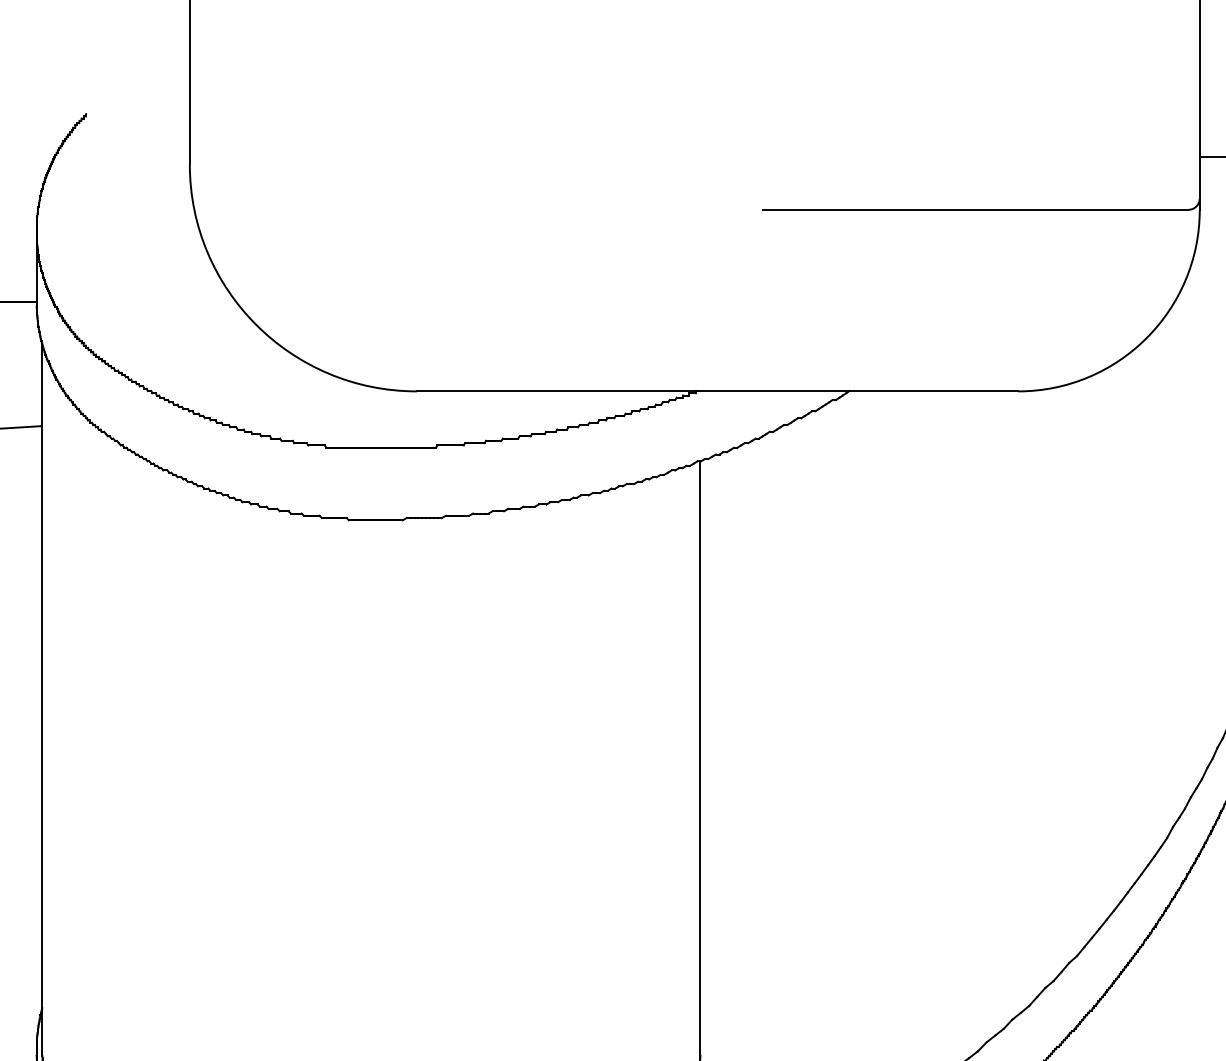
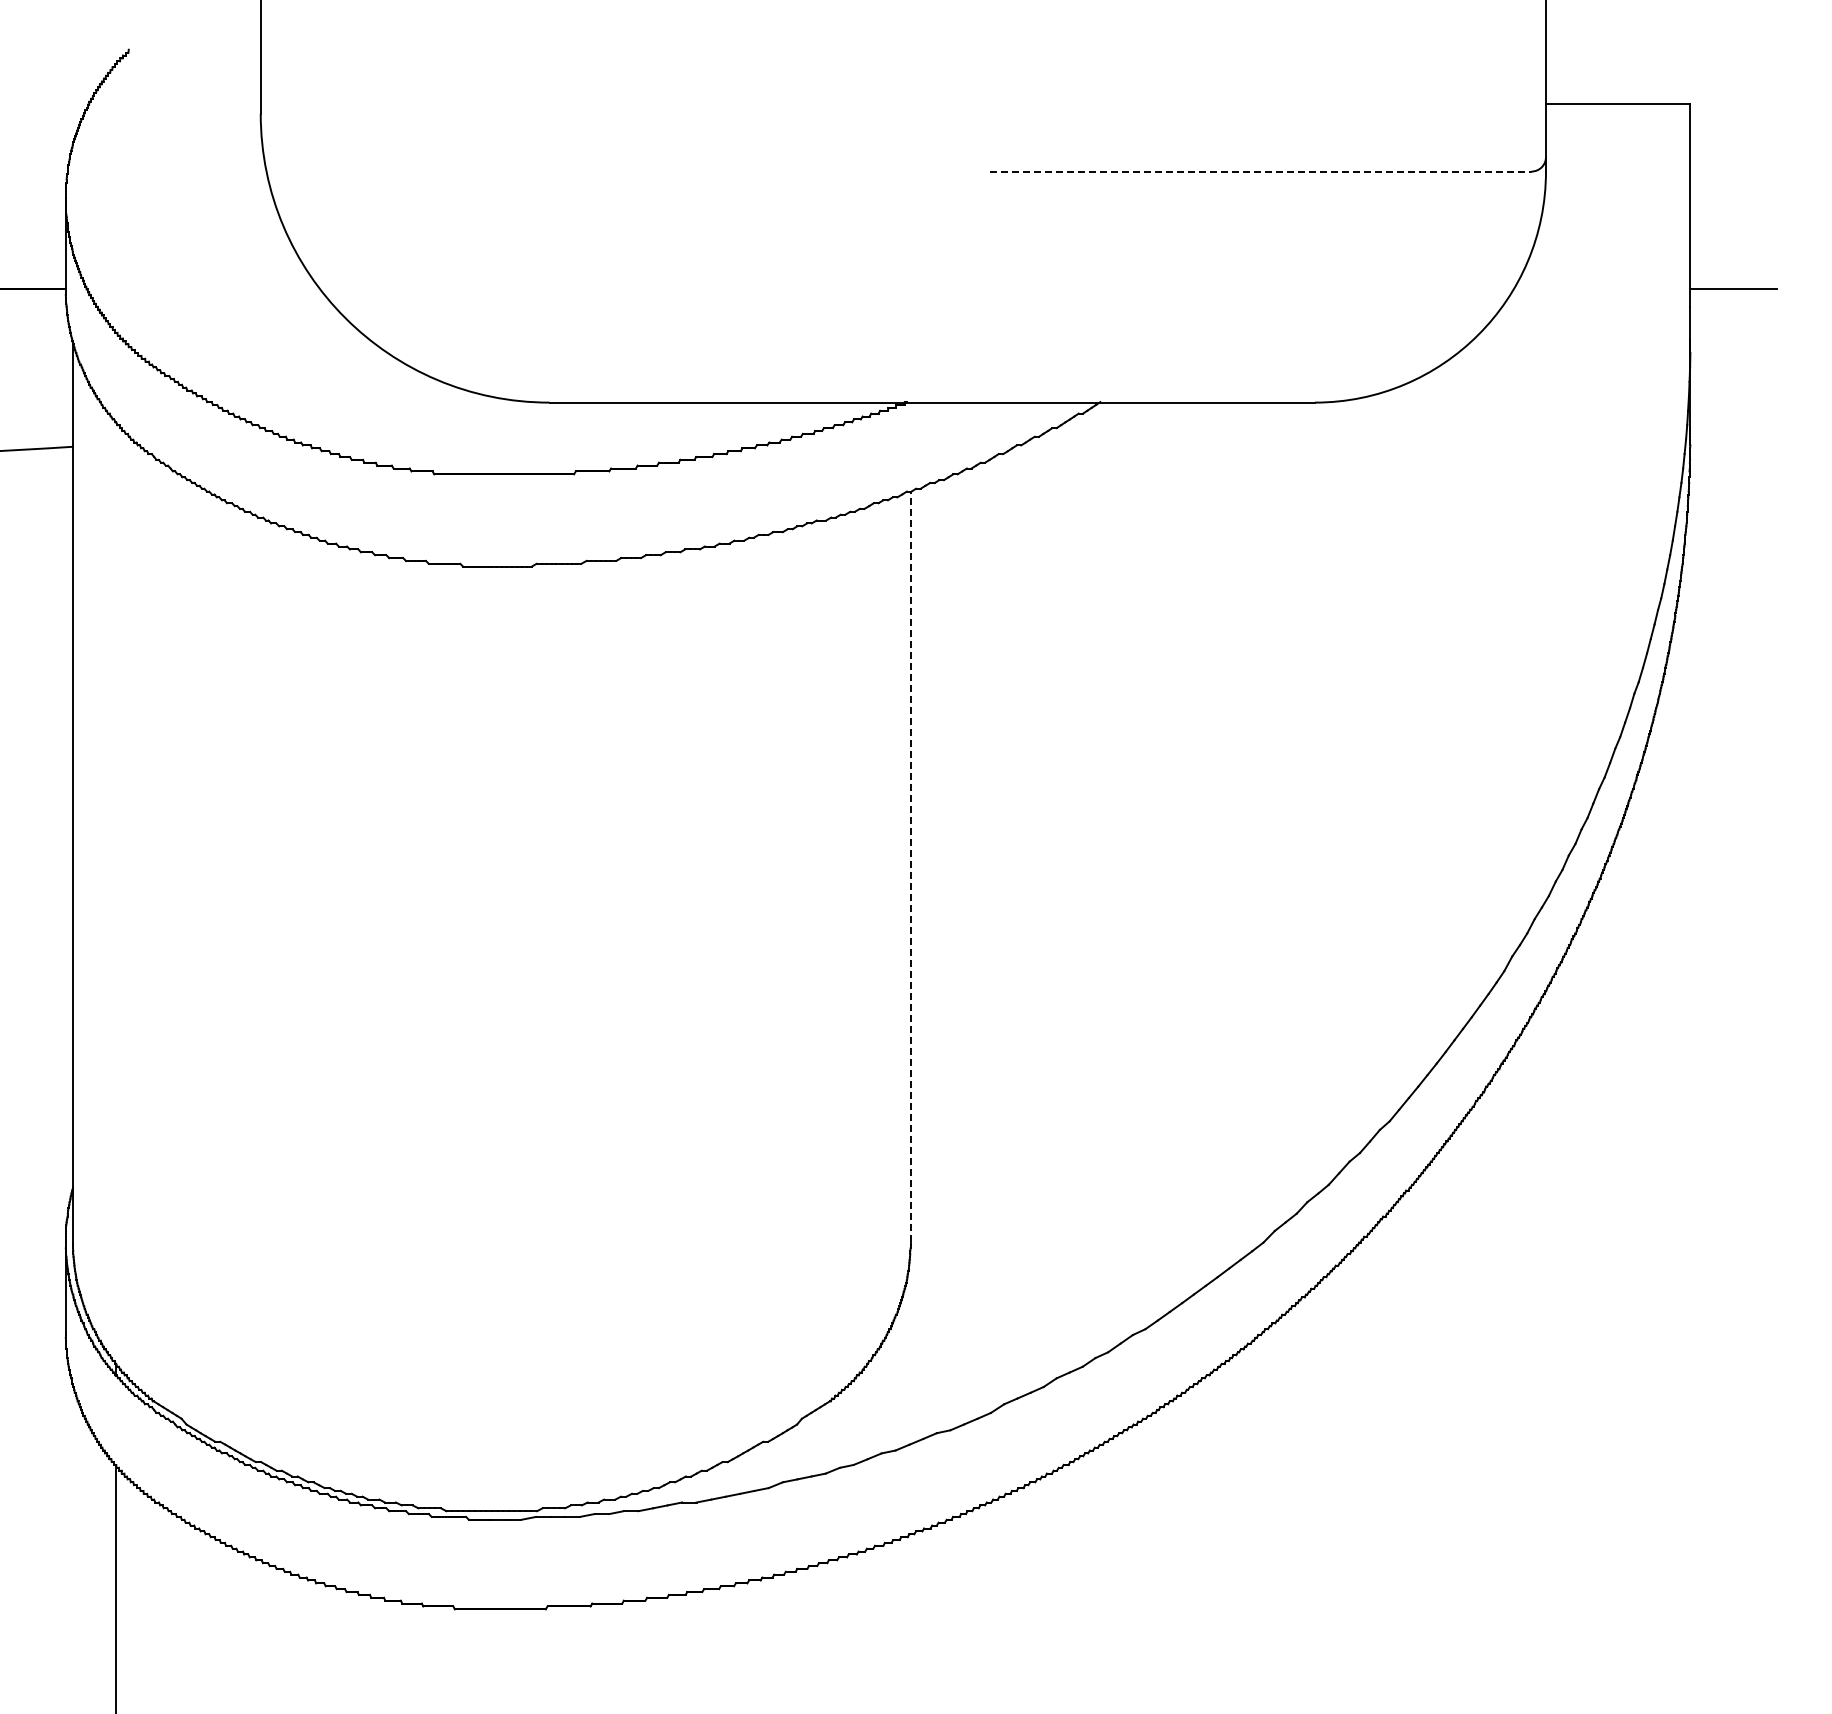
line: (975, 209) -> (1260, 171), solid -> dashed
line: (700, 755) -> (910, 866), solid -> dashed

